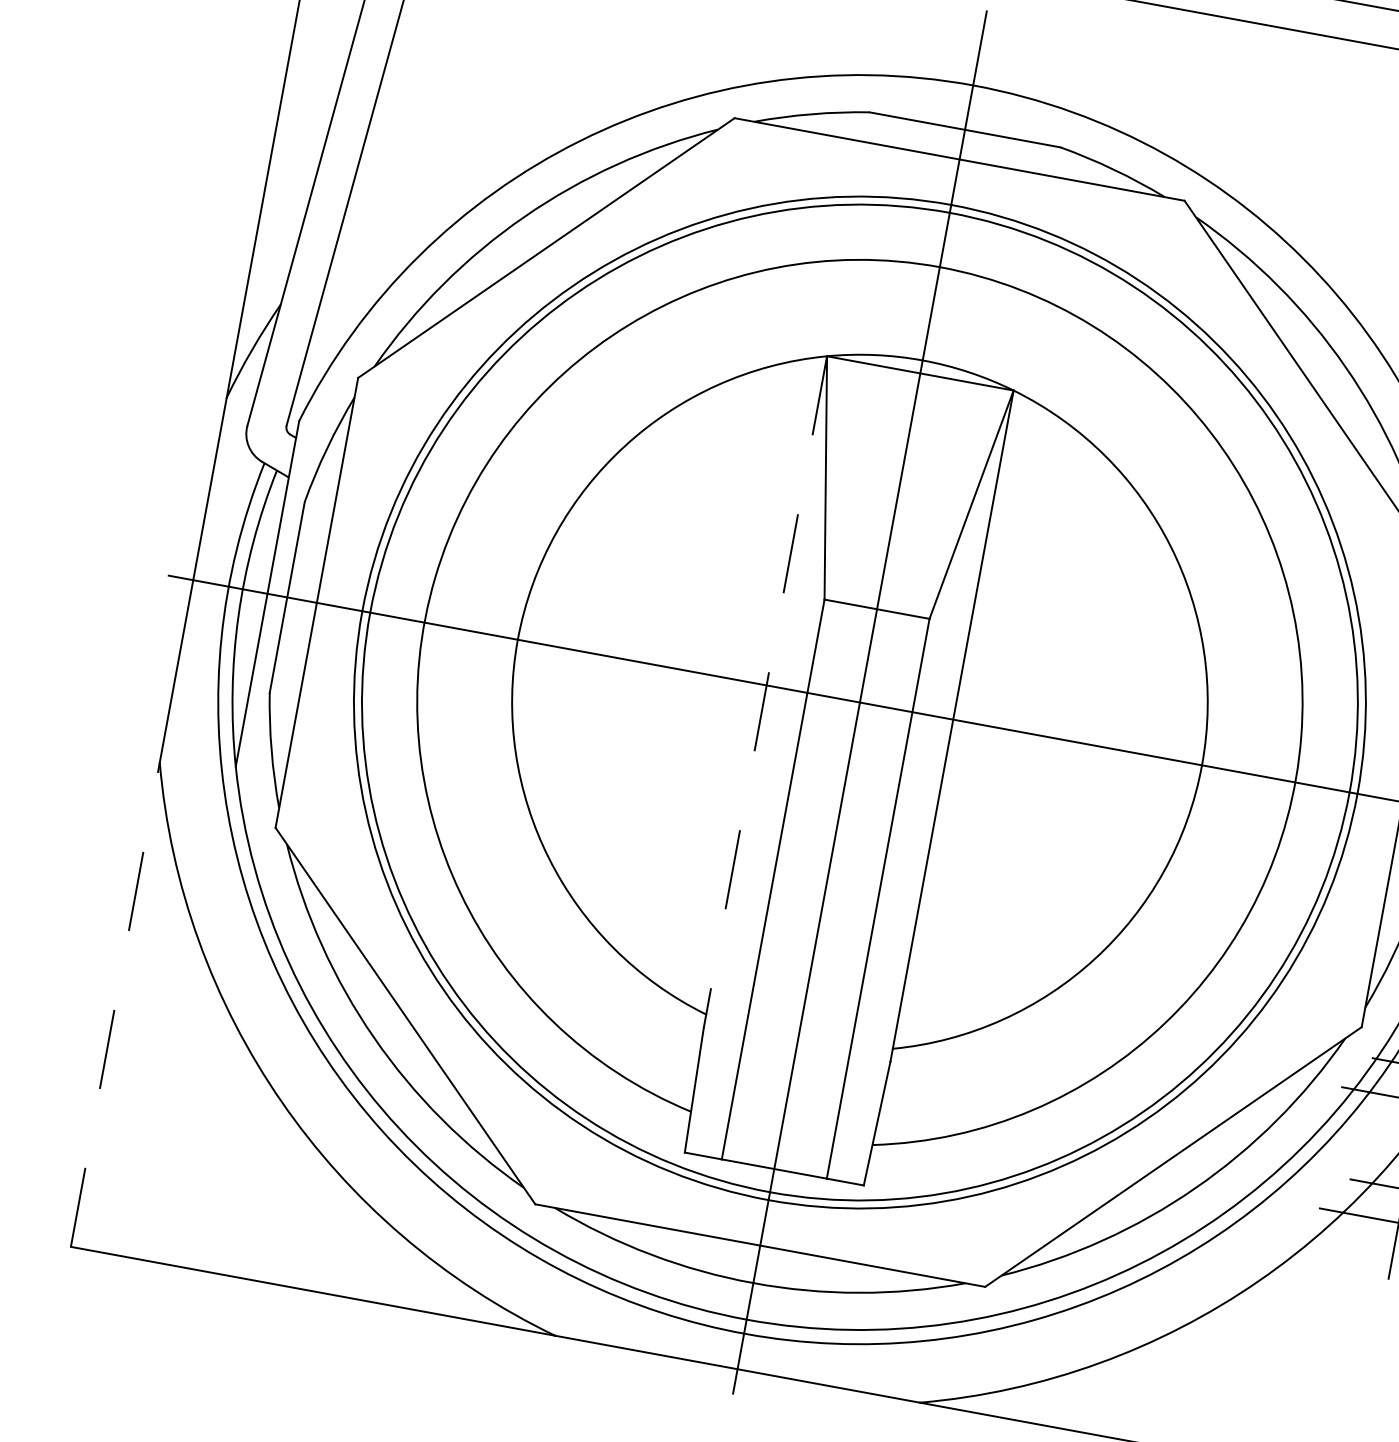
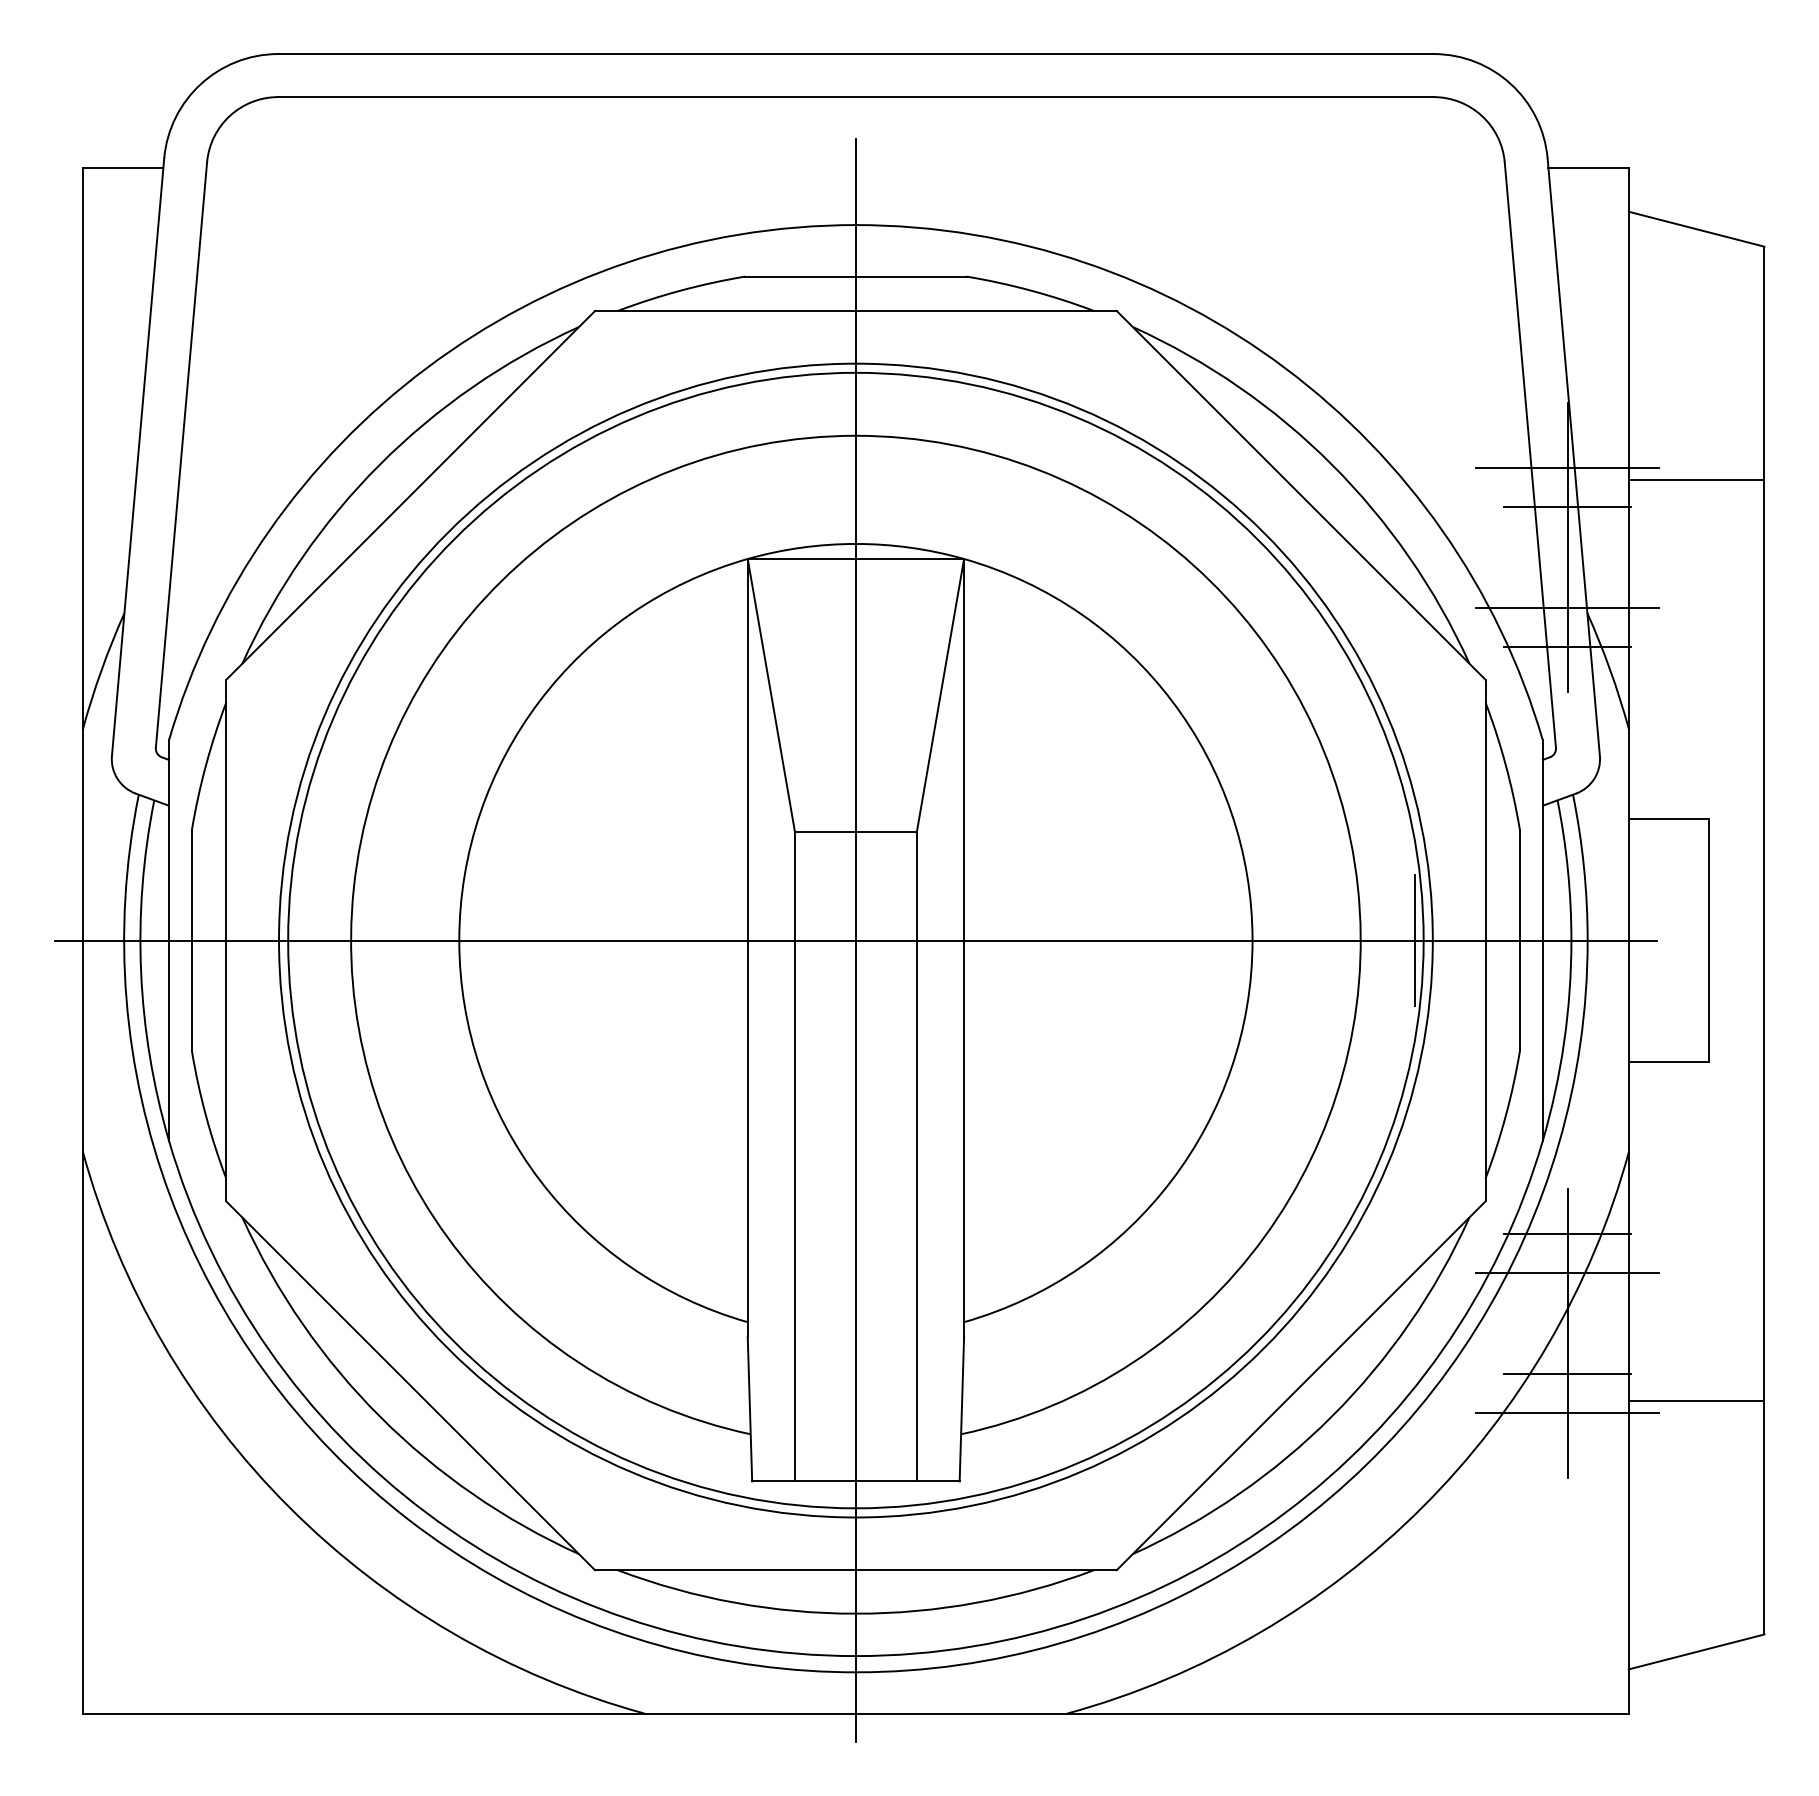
line: (766, 685) -> (747, 940), dashed -> solid
line: (1341, 790) -> (1414, 940), added
line: (115, 1004) -> (82, 1432), dashed -> solid

